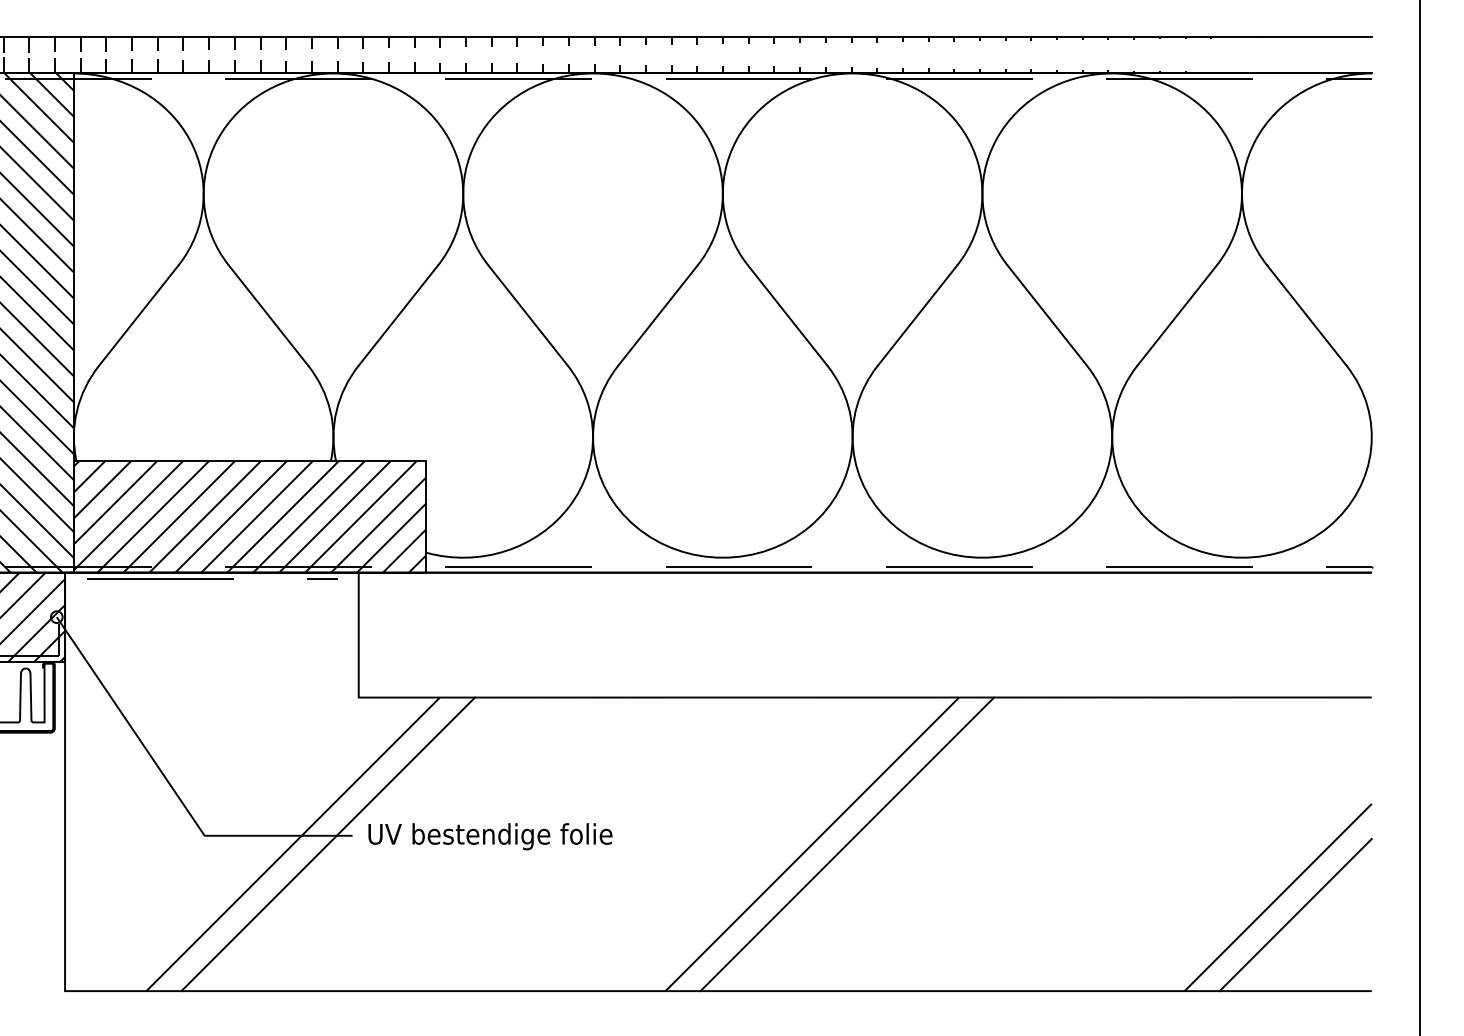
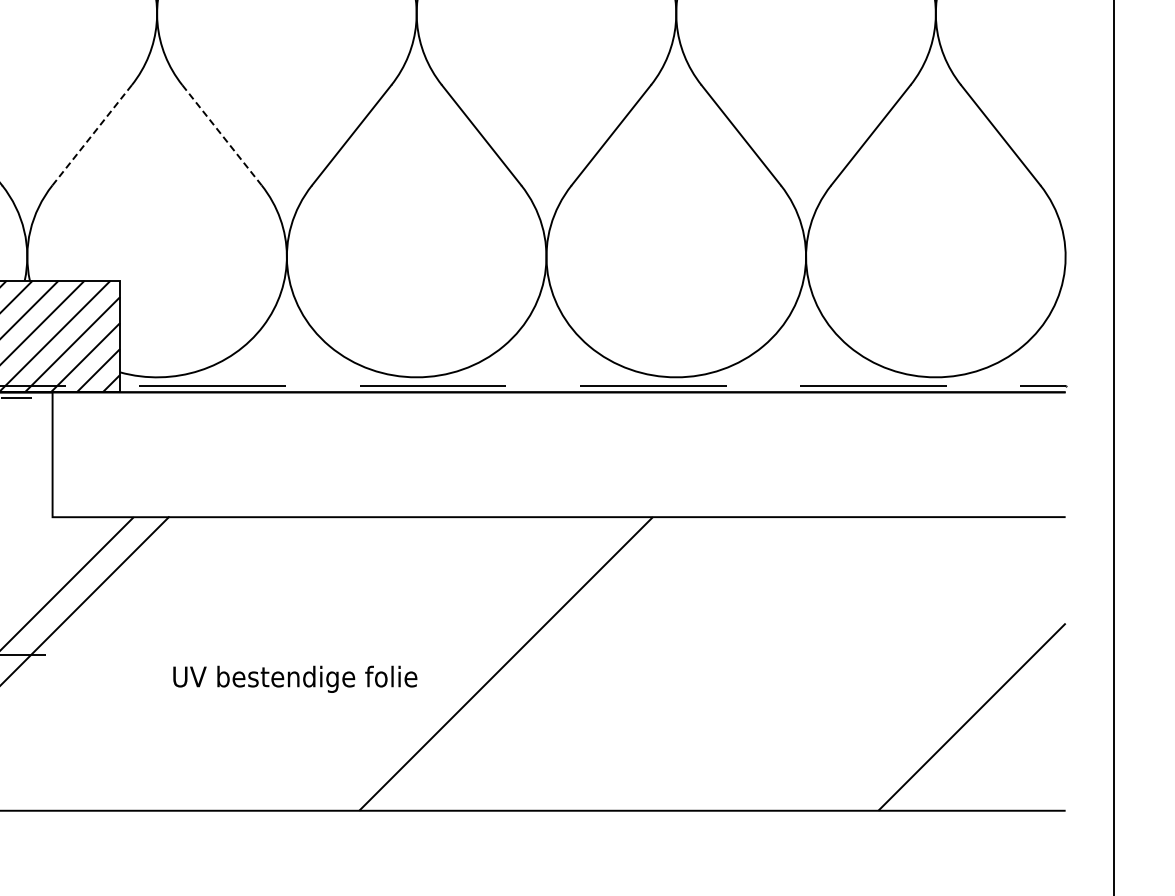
line: (398, 315) -> (92, 135), solid -> dashed
line: (528, 315) -> (222, 135), solid -> dashed
text: (490, 836) -> (295, 679), moved
line: (847, 844) -> (541, 664), removed
line: (1295, 914) -> (989, 734), removed

